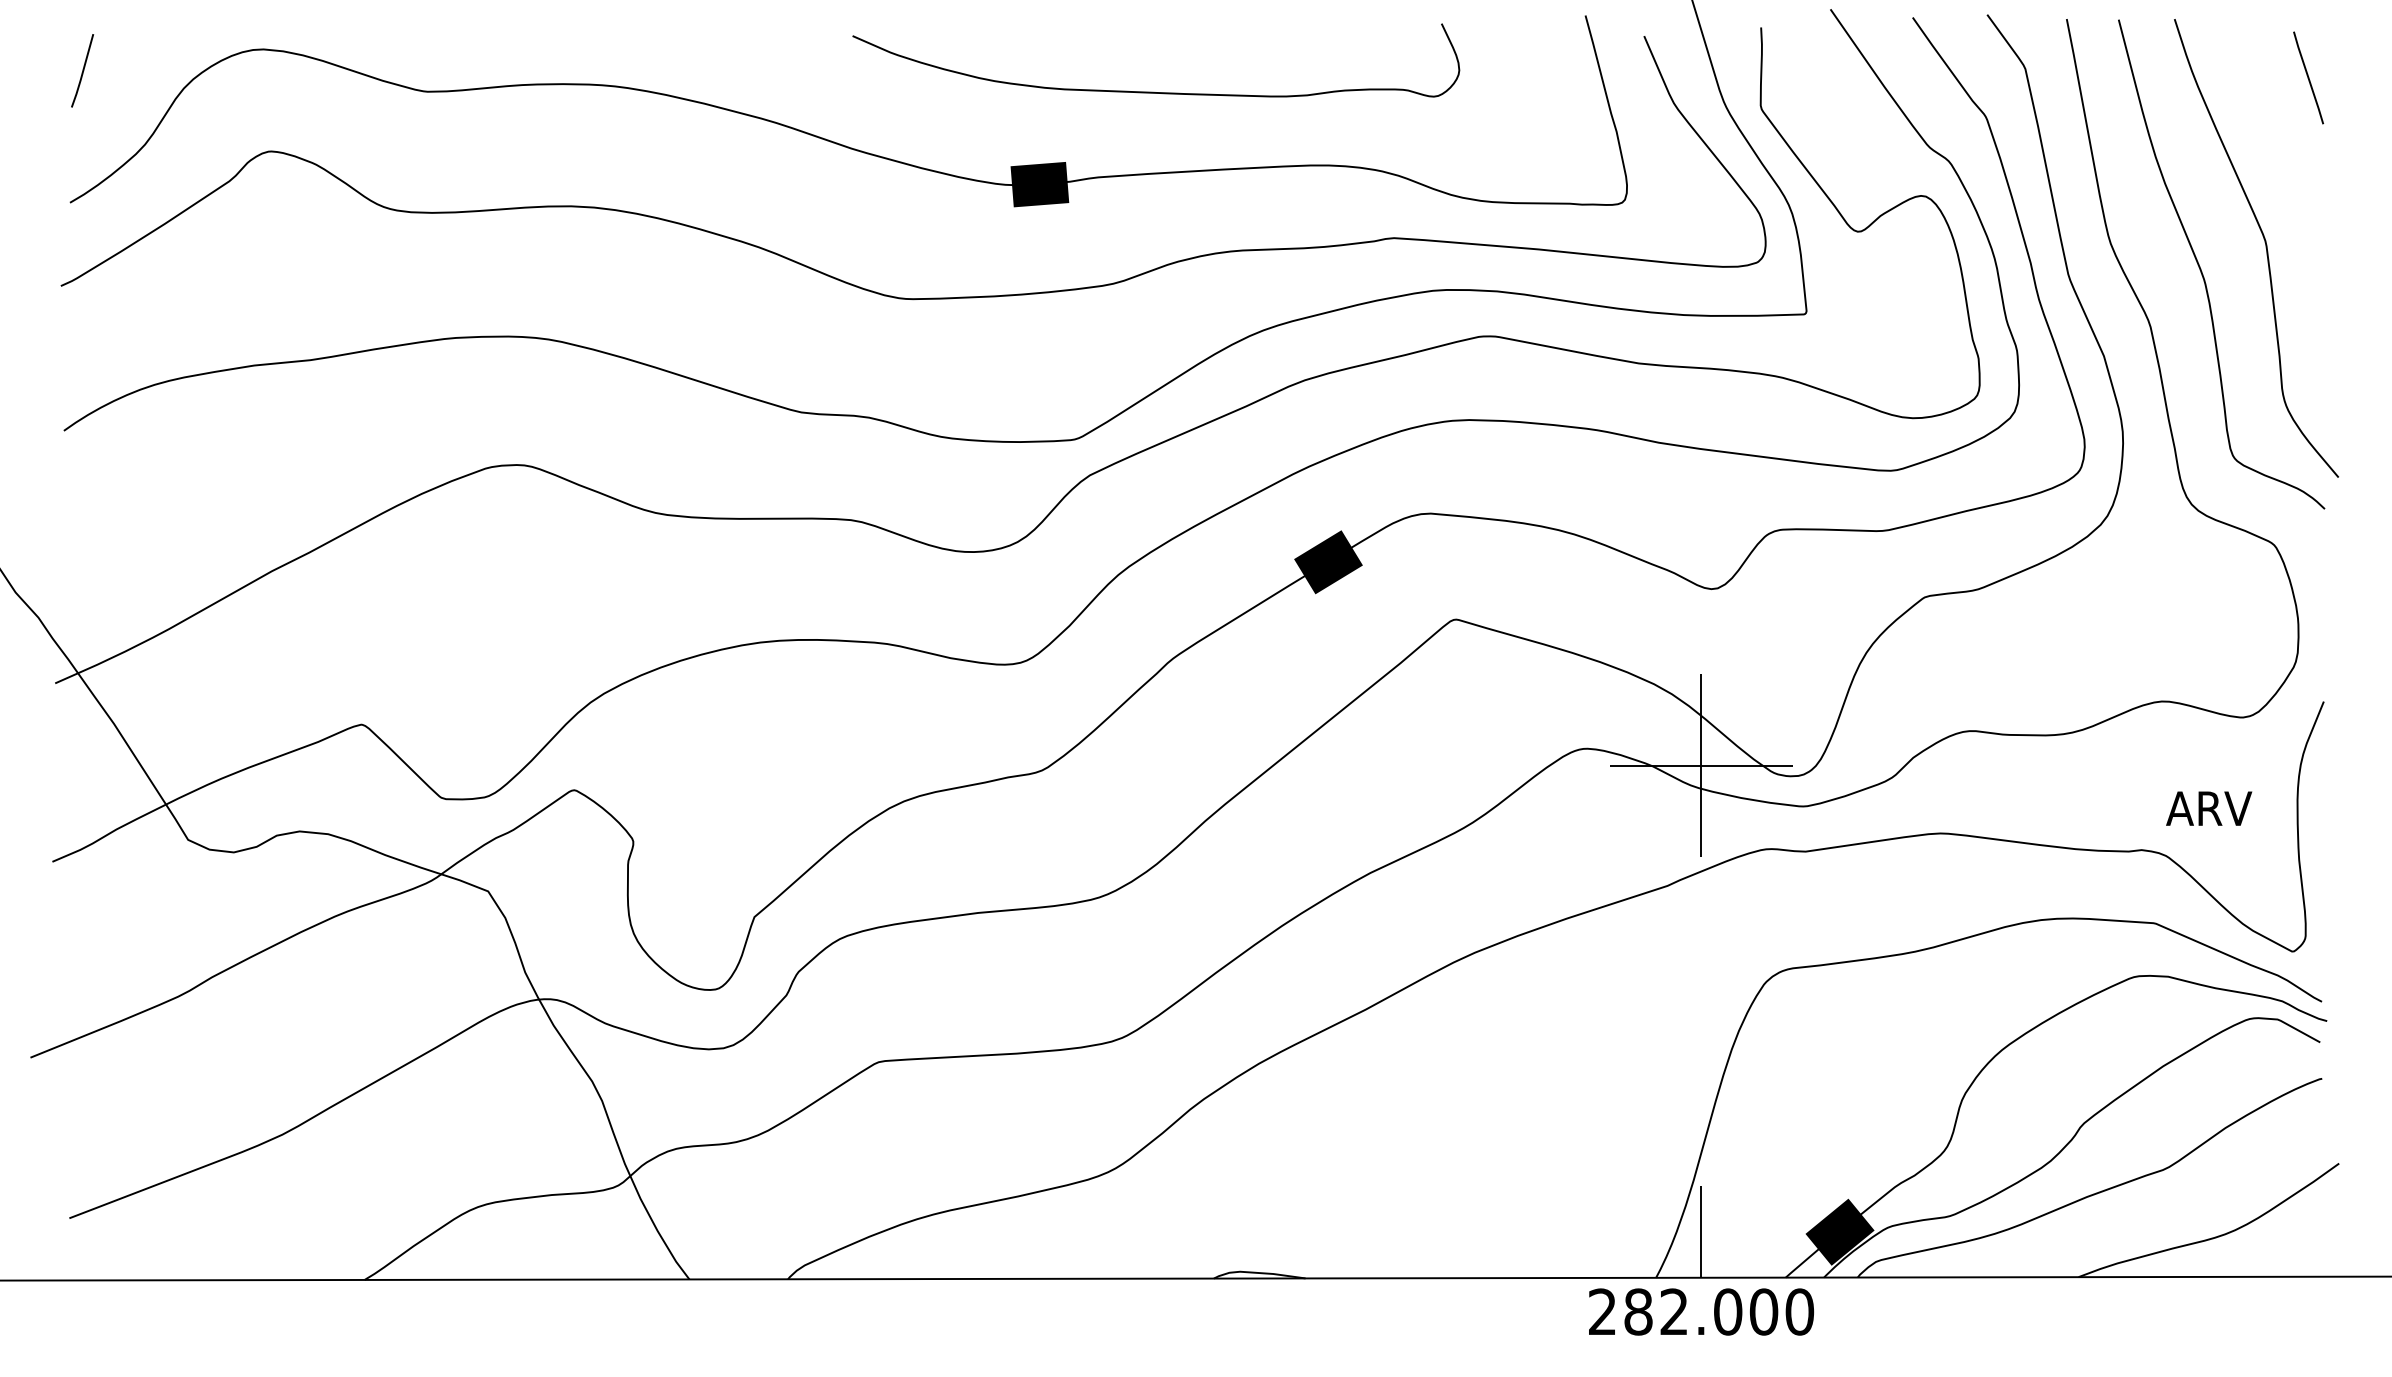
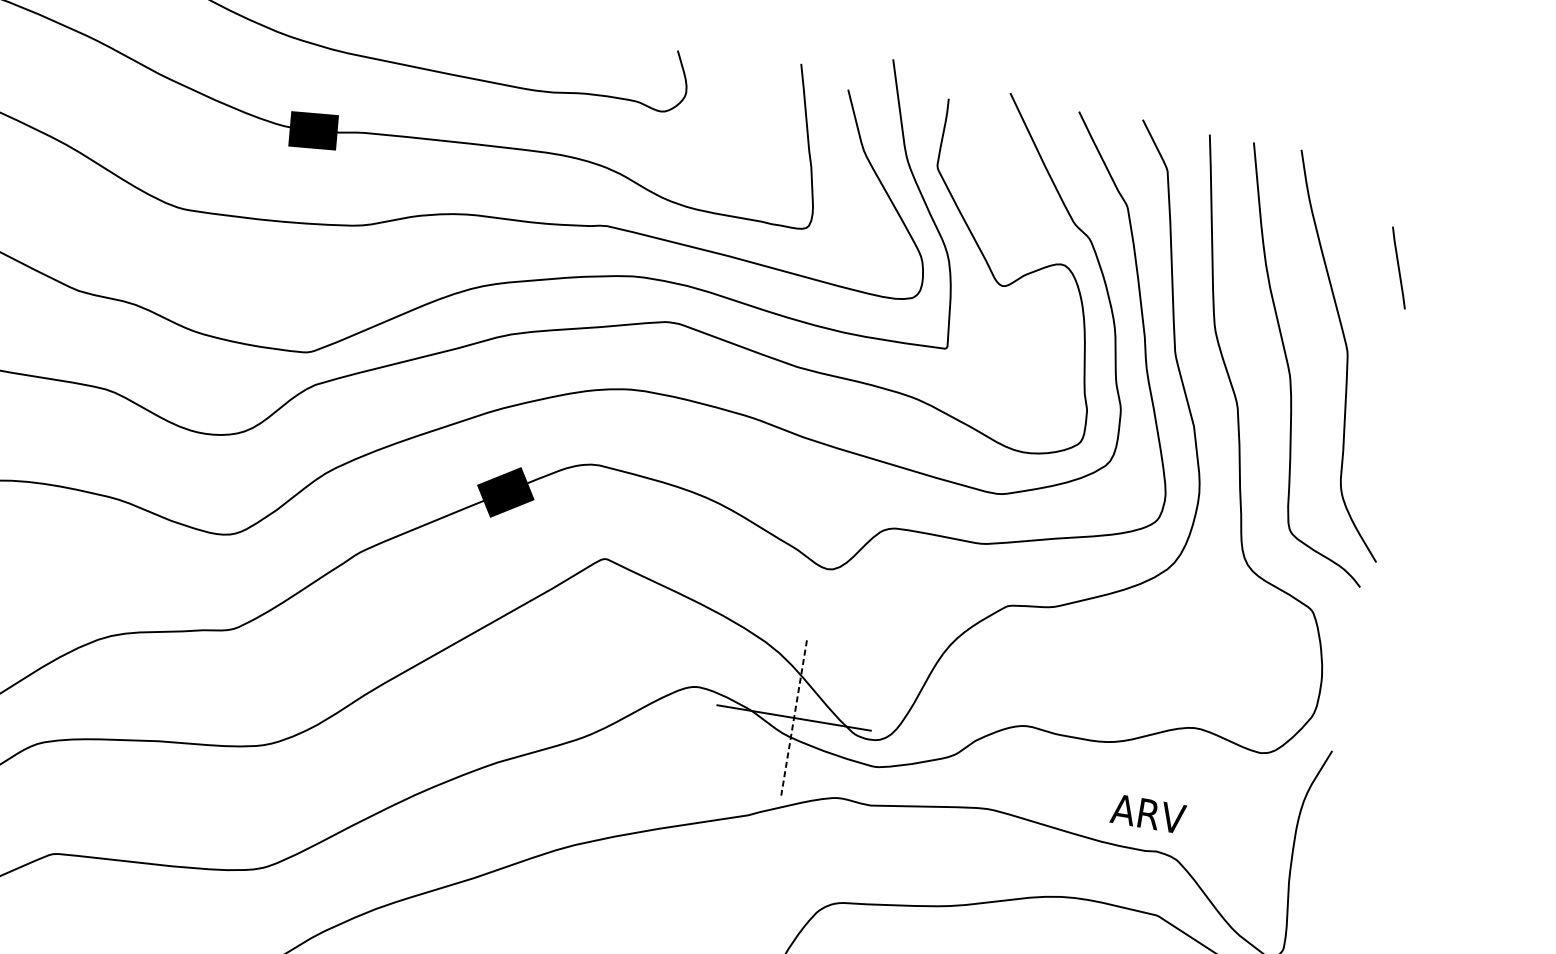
line: (2308, 77) -> (1398, 267), moved
line: (1701, 766) -> (794, 718), solid -> dashed
text: (2209, 808) -> (1148, 813), moved

